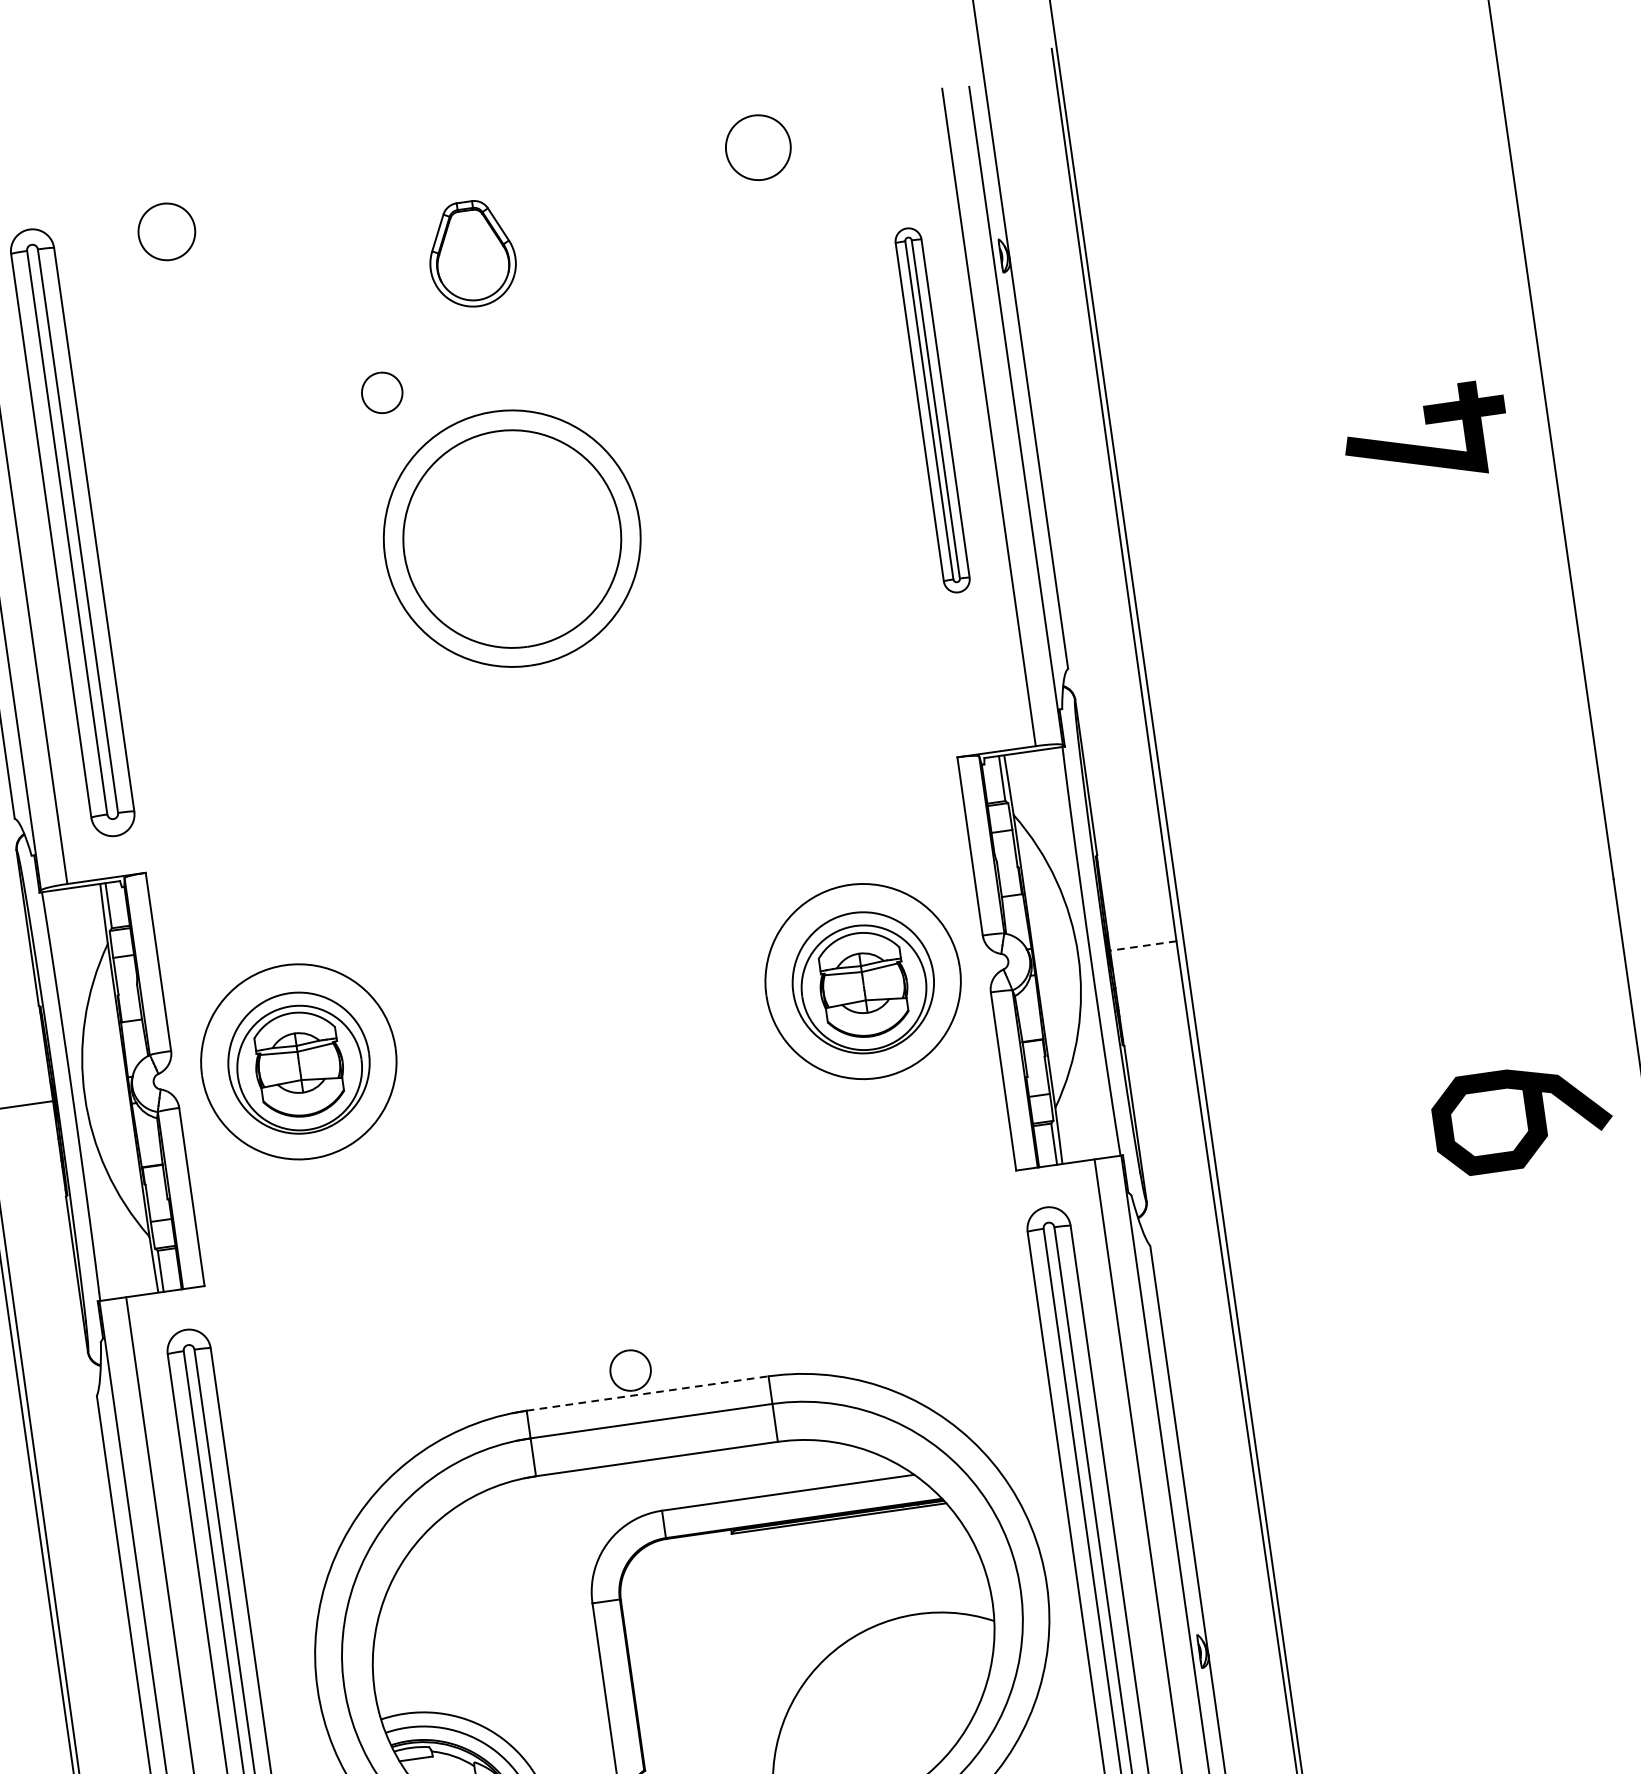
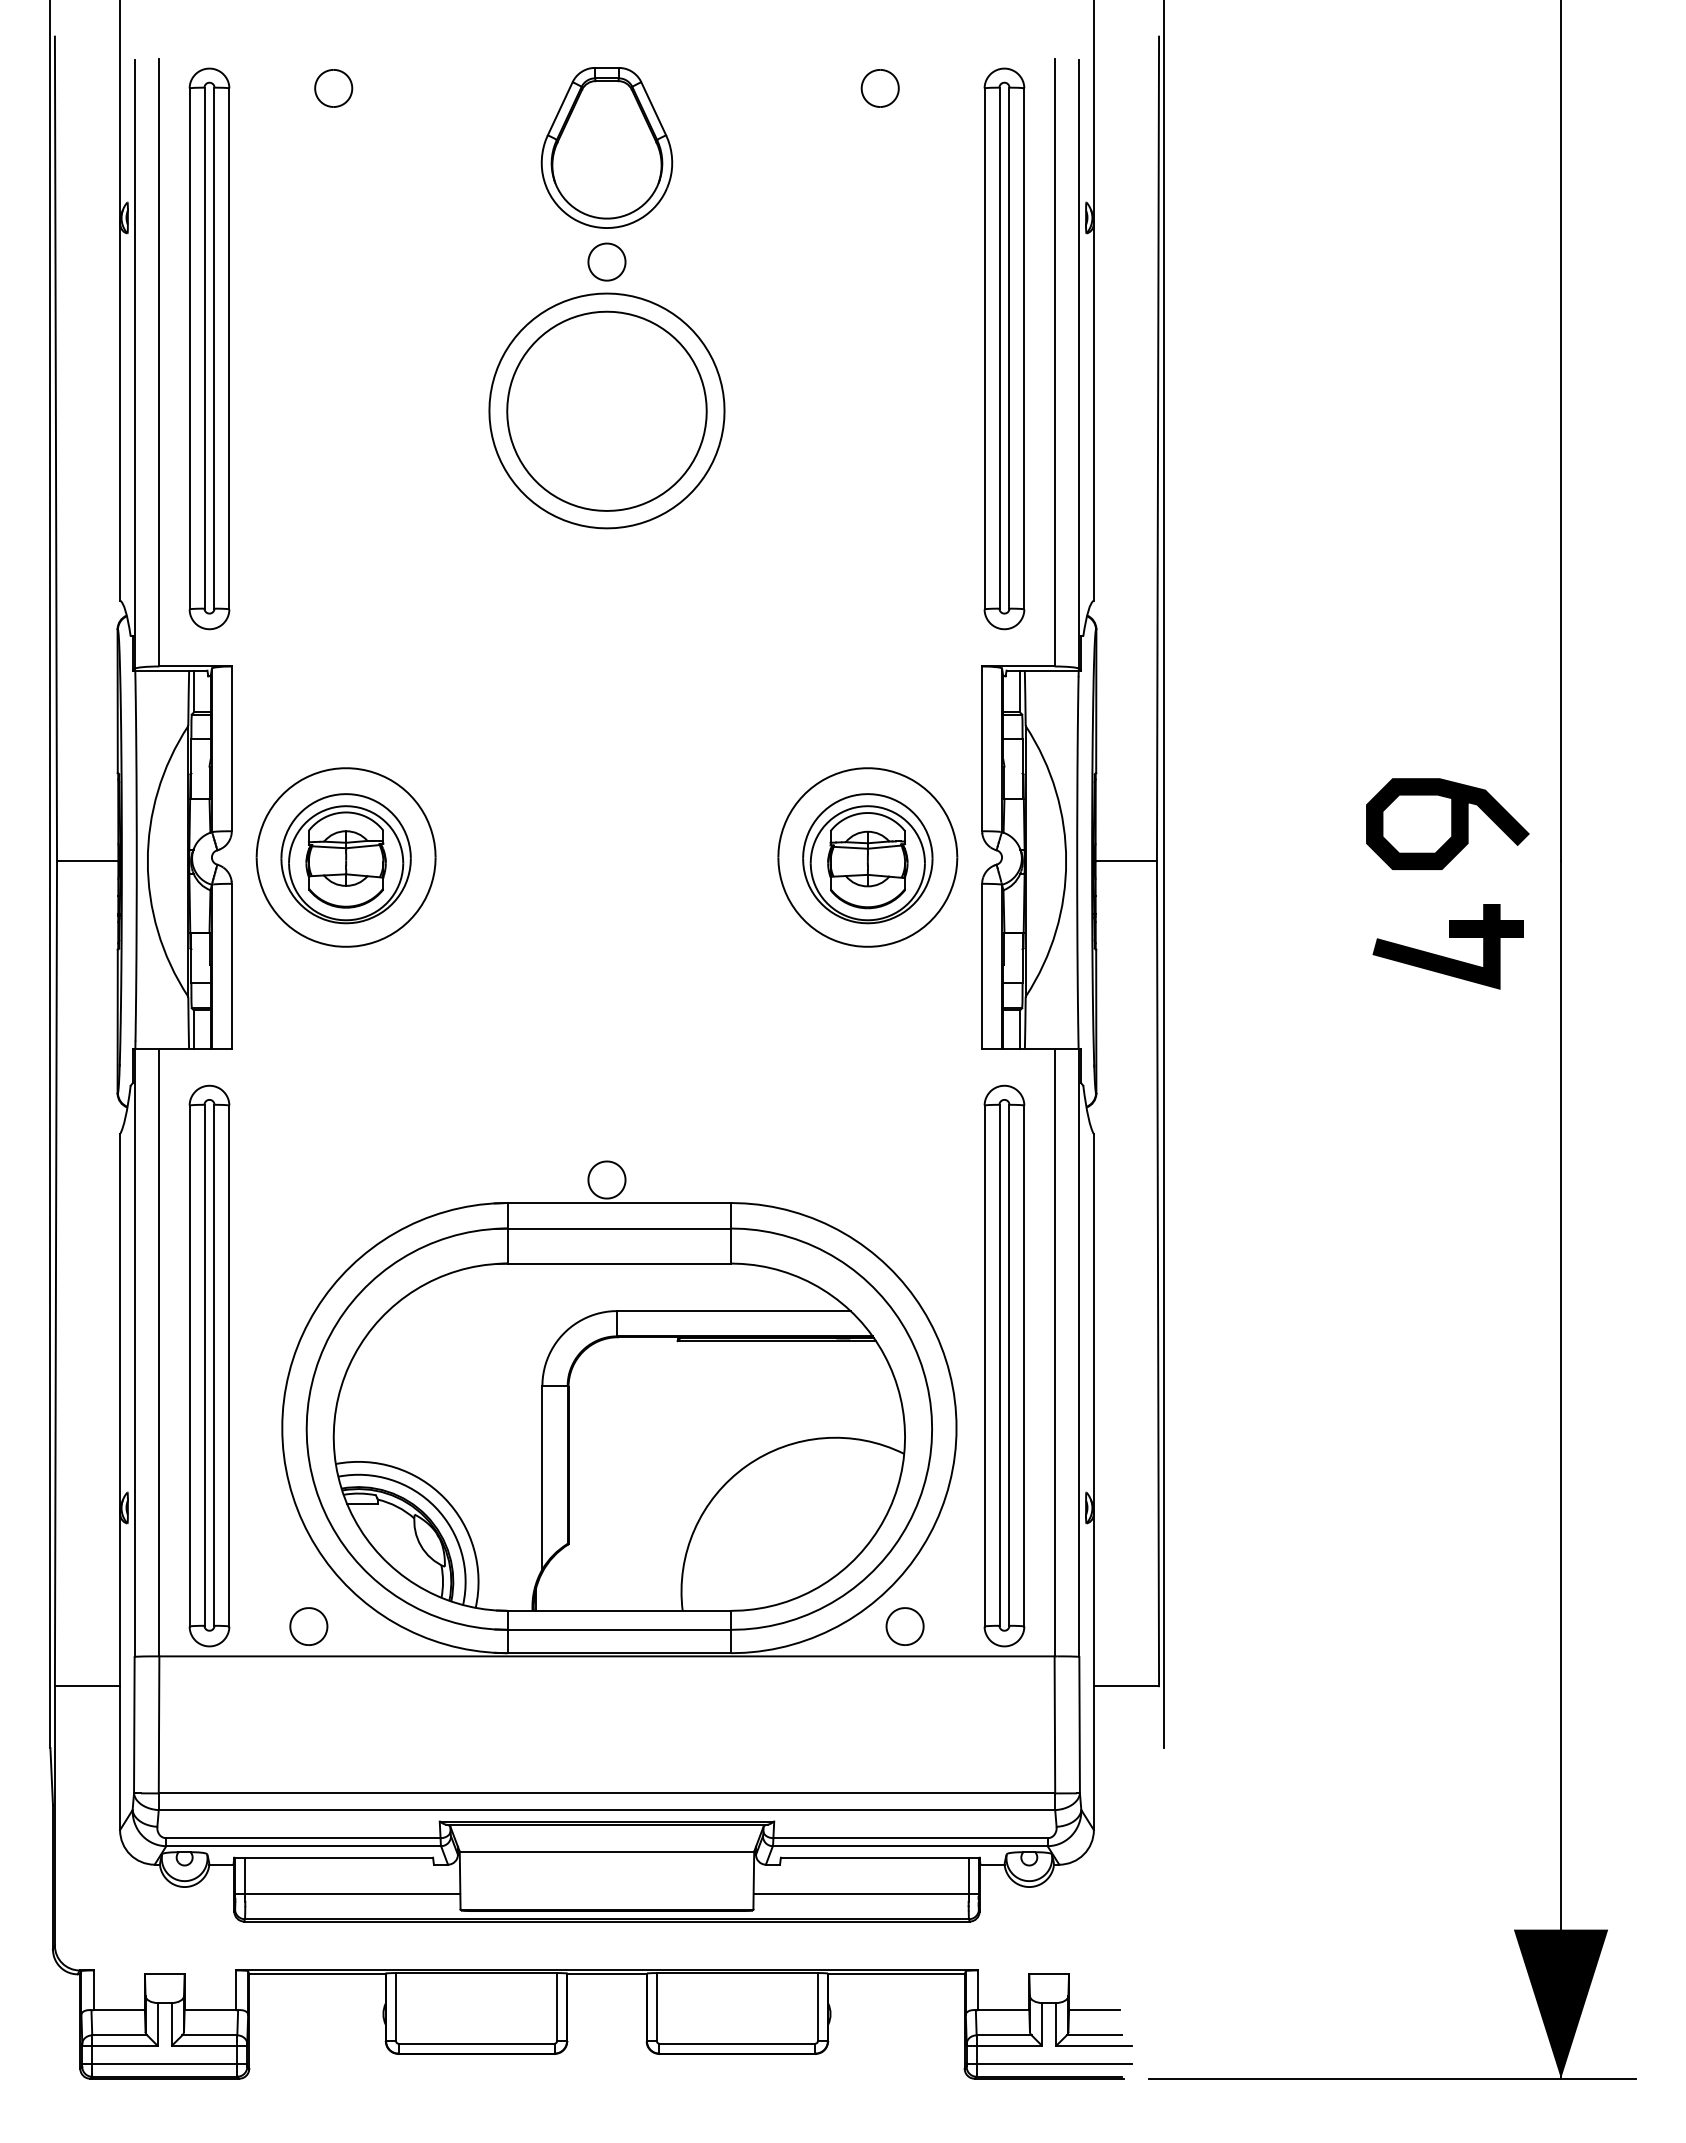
part: (757, 147) -> (879, 88), size x0.62
part: (166, 231) -> (333, 88), size x0.71
part: (471, 253) -> (606, 147), size x1.67
part: (381, 392) -> (606, 261), moved
part: (932, 409) -> (1004, 348), size x1.67
part: (1425, 424) -> (1449, 937), moved
line: (1143, 946) -> (1126, 861), dashed -> solid
curve: (1526, 1116) -> (1451, 823), moved
line: (647, 1394) -> (619, 1203), dashed -> solid

